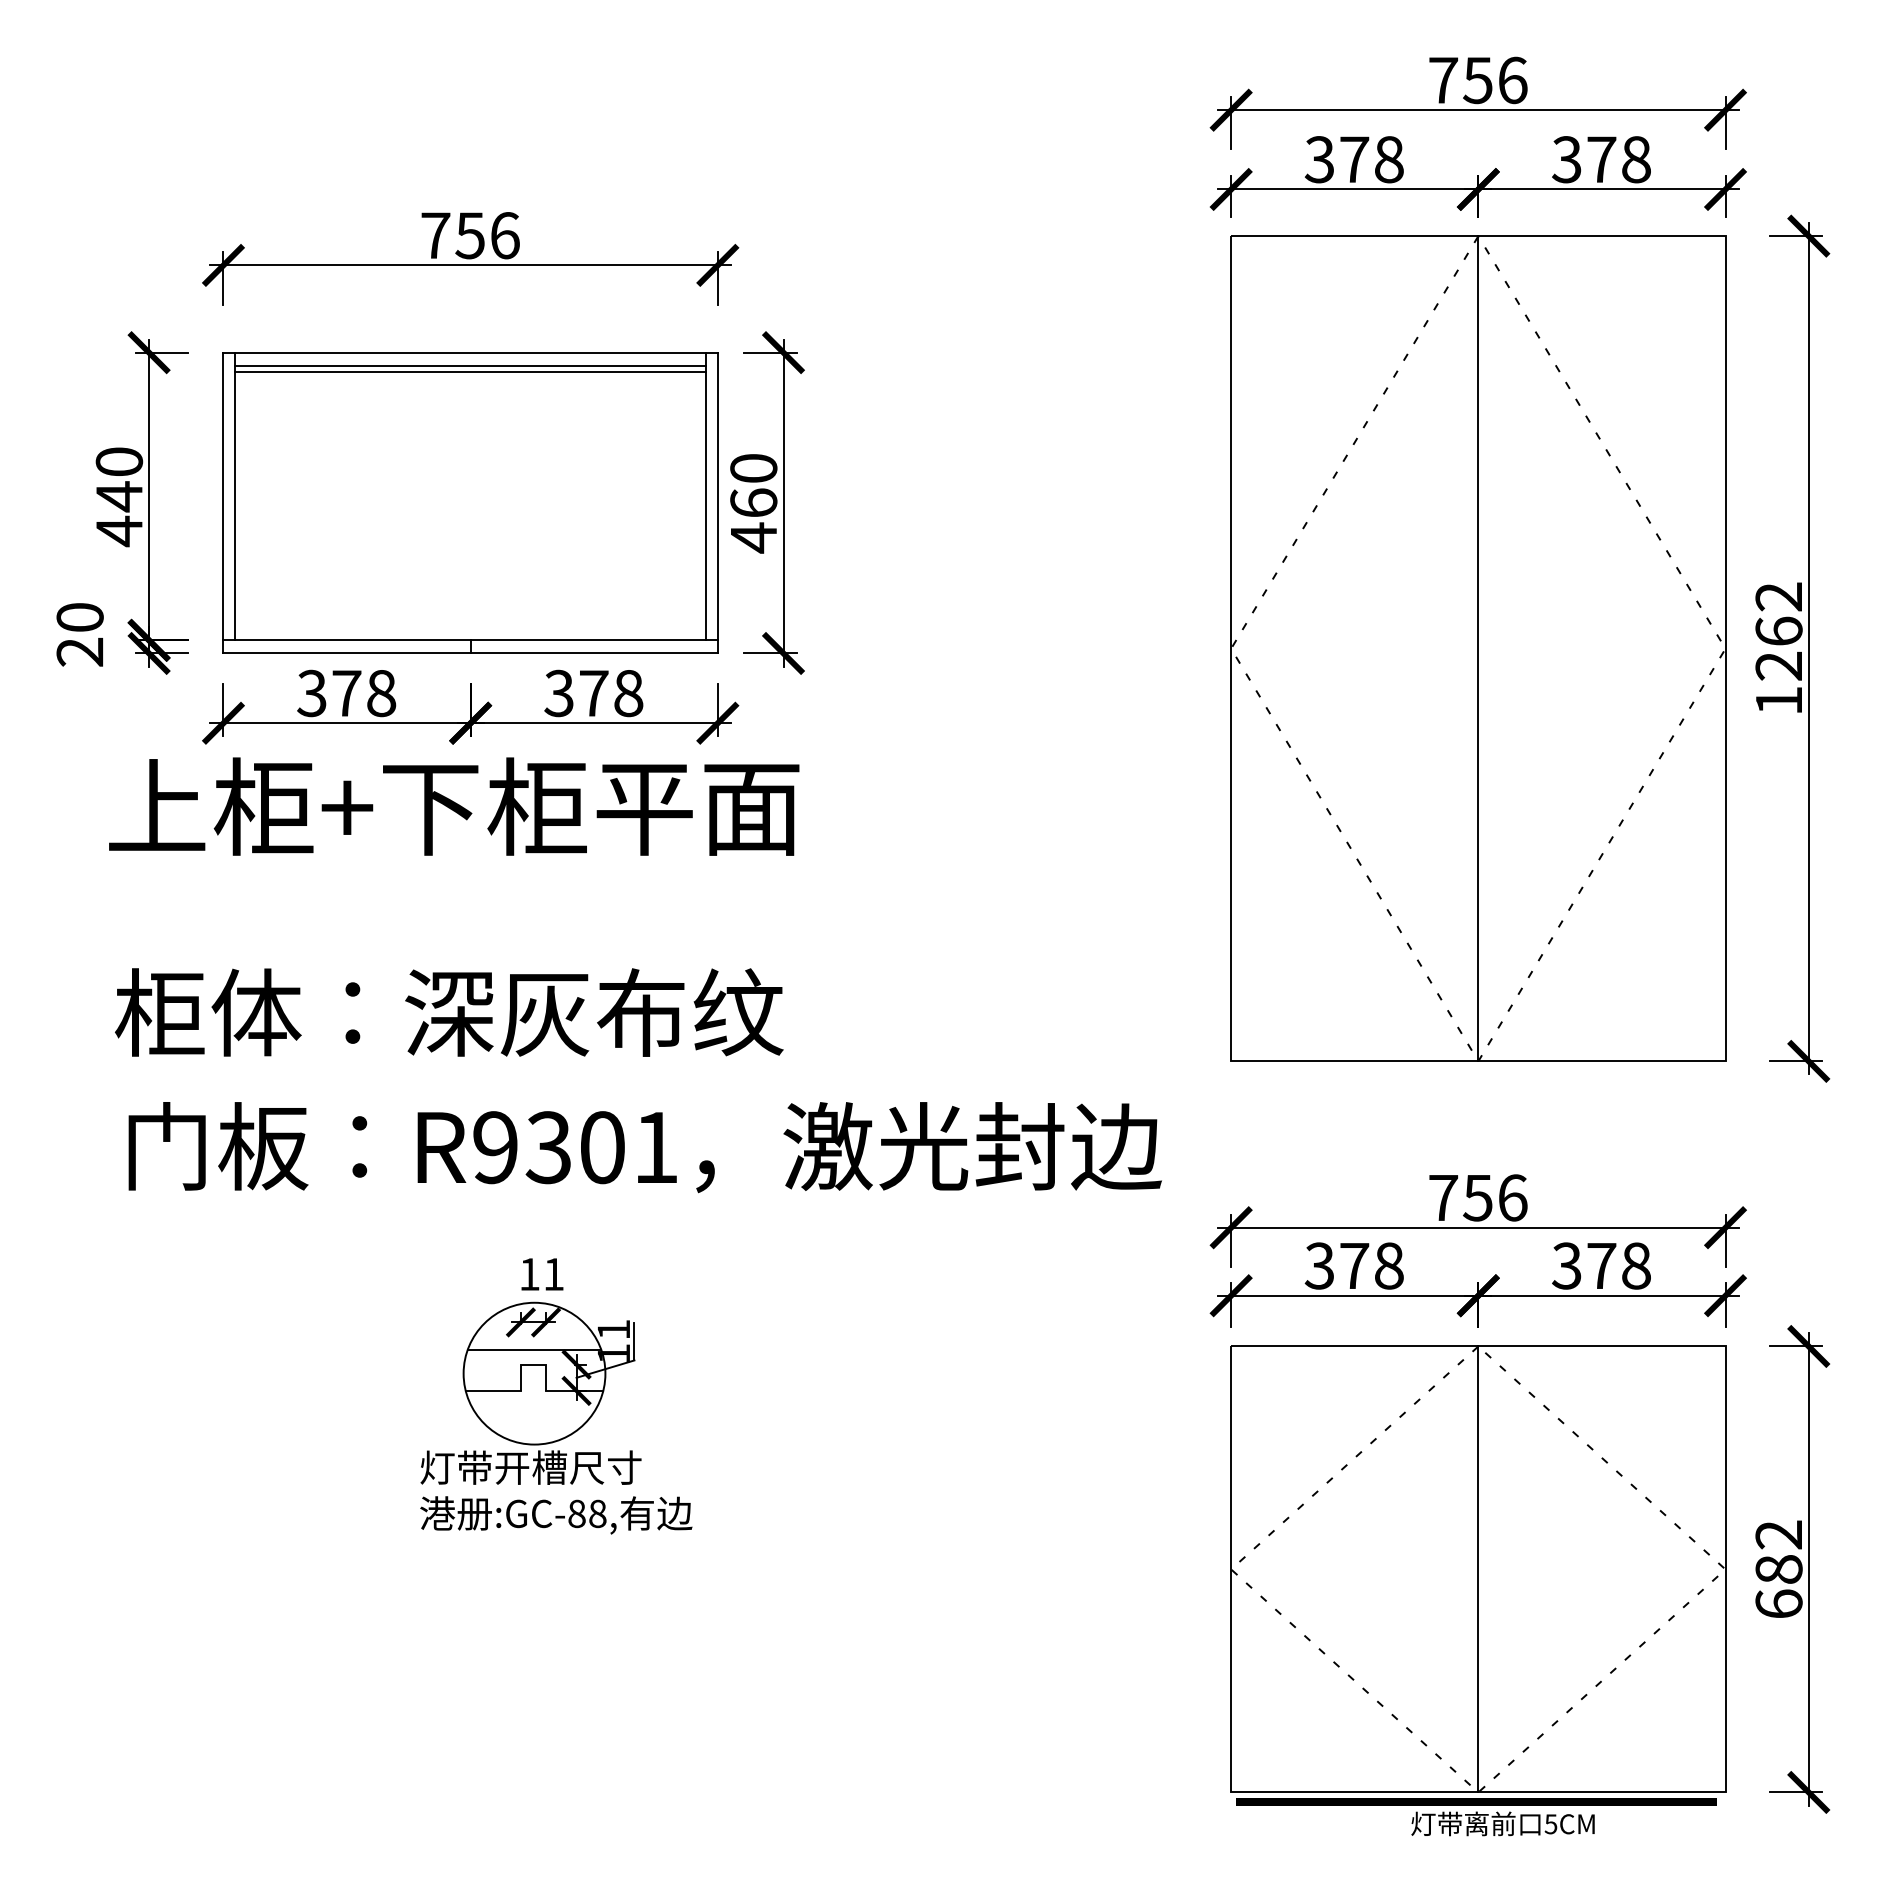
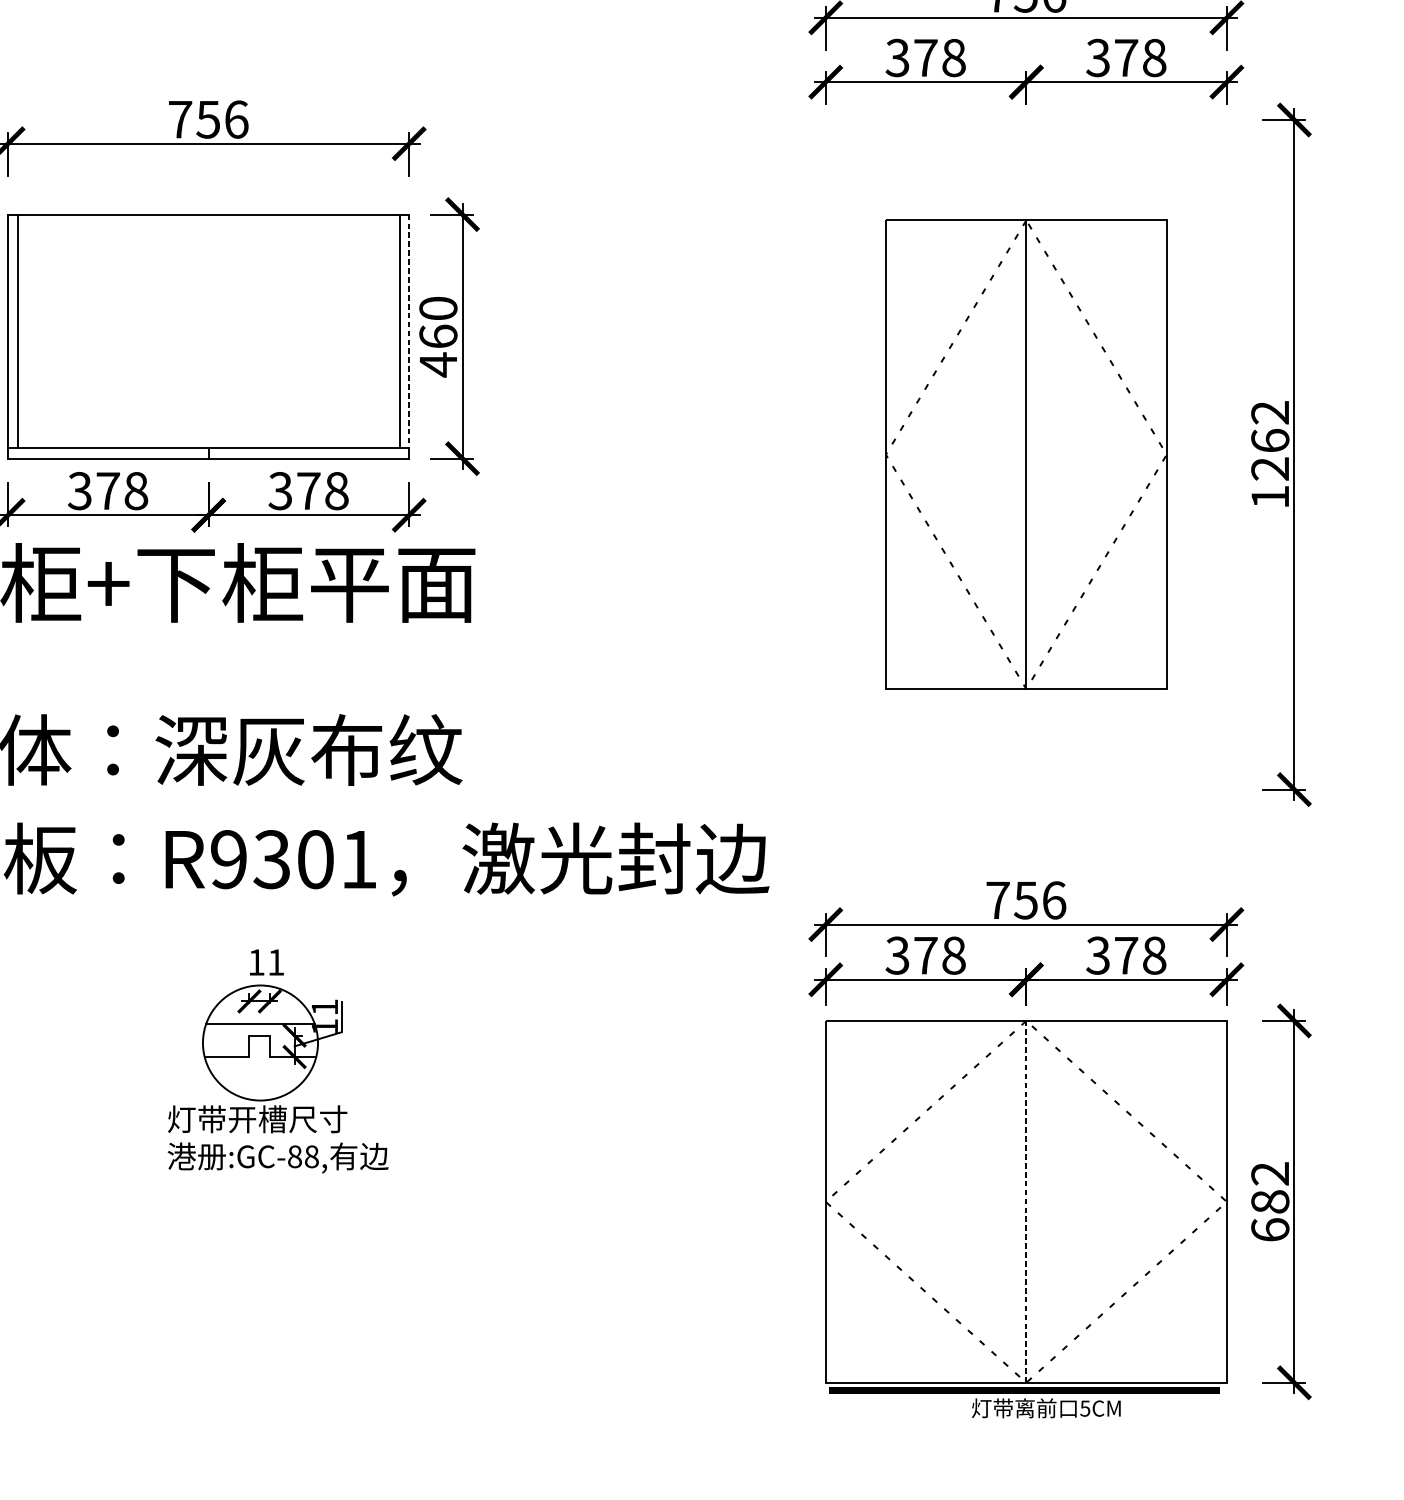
line: (470, 365) -> (208, 224), removed
line: (470, 371) -> (208, 229), removed
line: (717, 496) -> (408, 331), solid -> dashed
part: (1478, 648) -> (1026, 454), size x0.7
line: (1478, 1569) -> (1026, 1201), solid -> dashed

